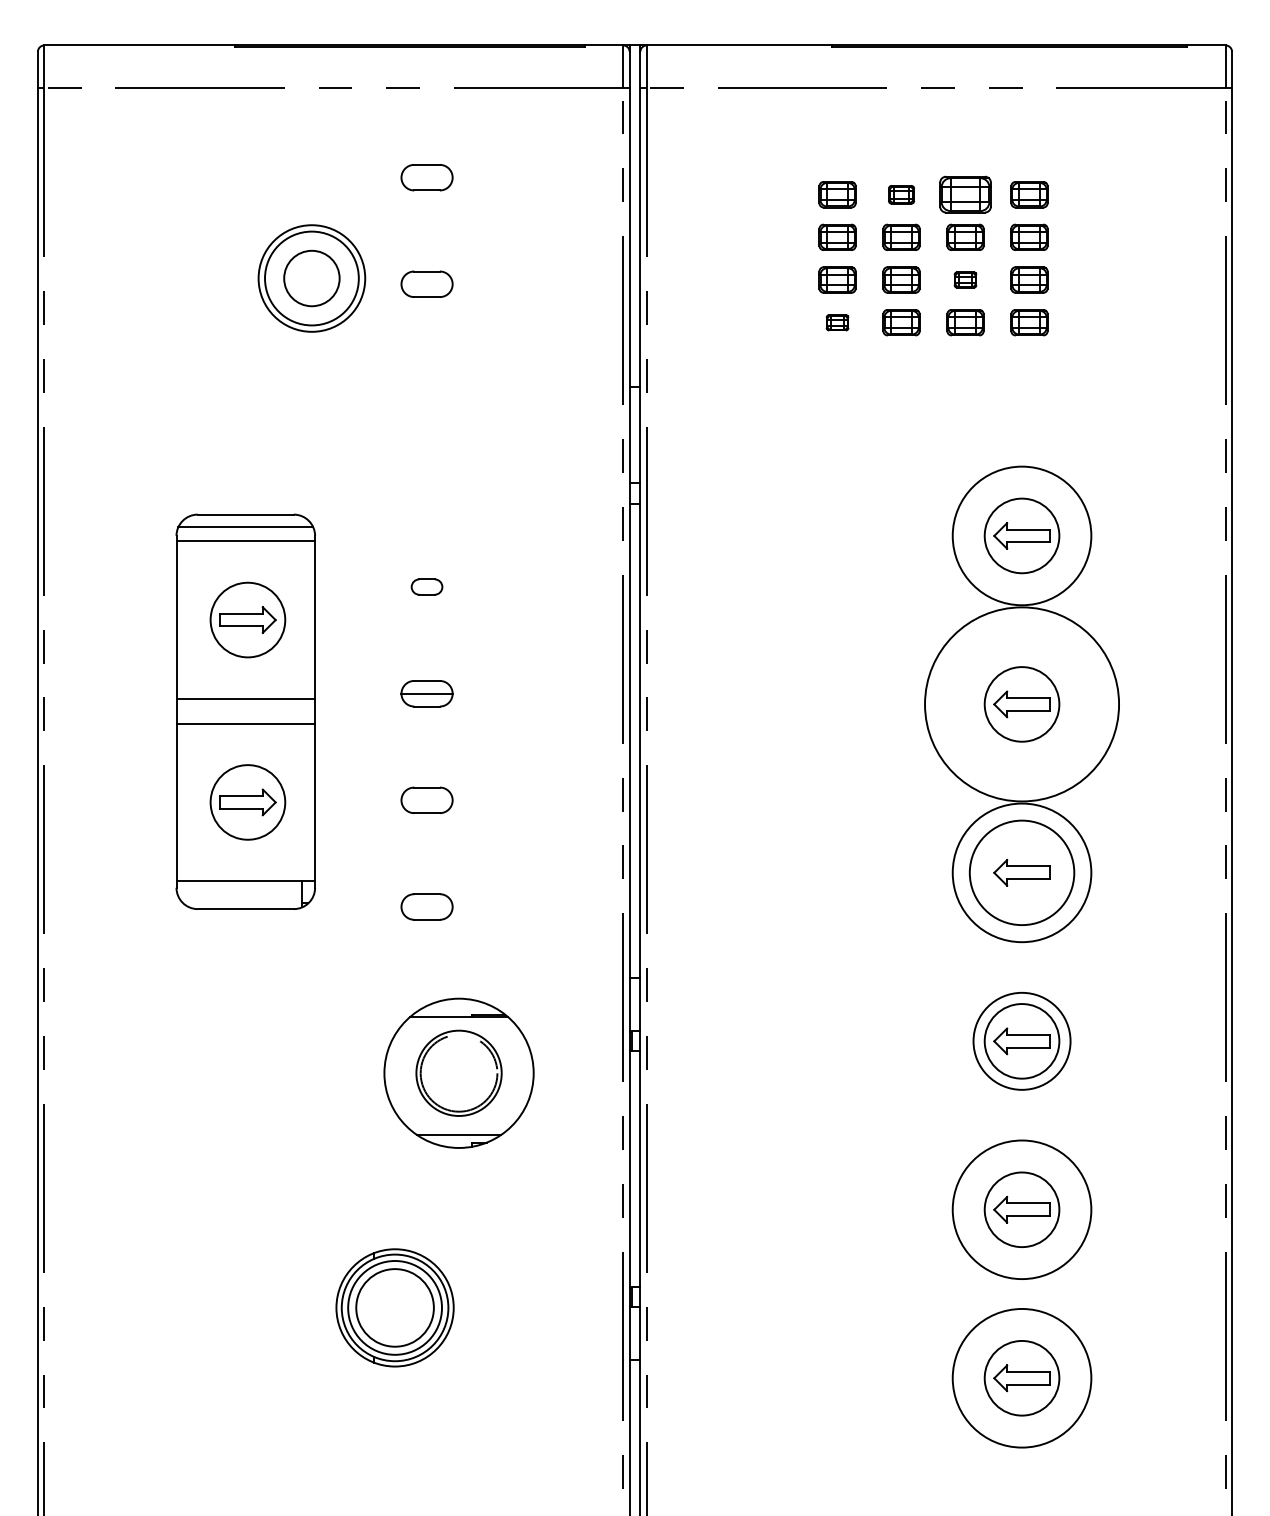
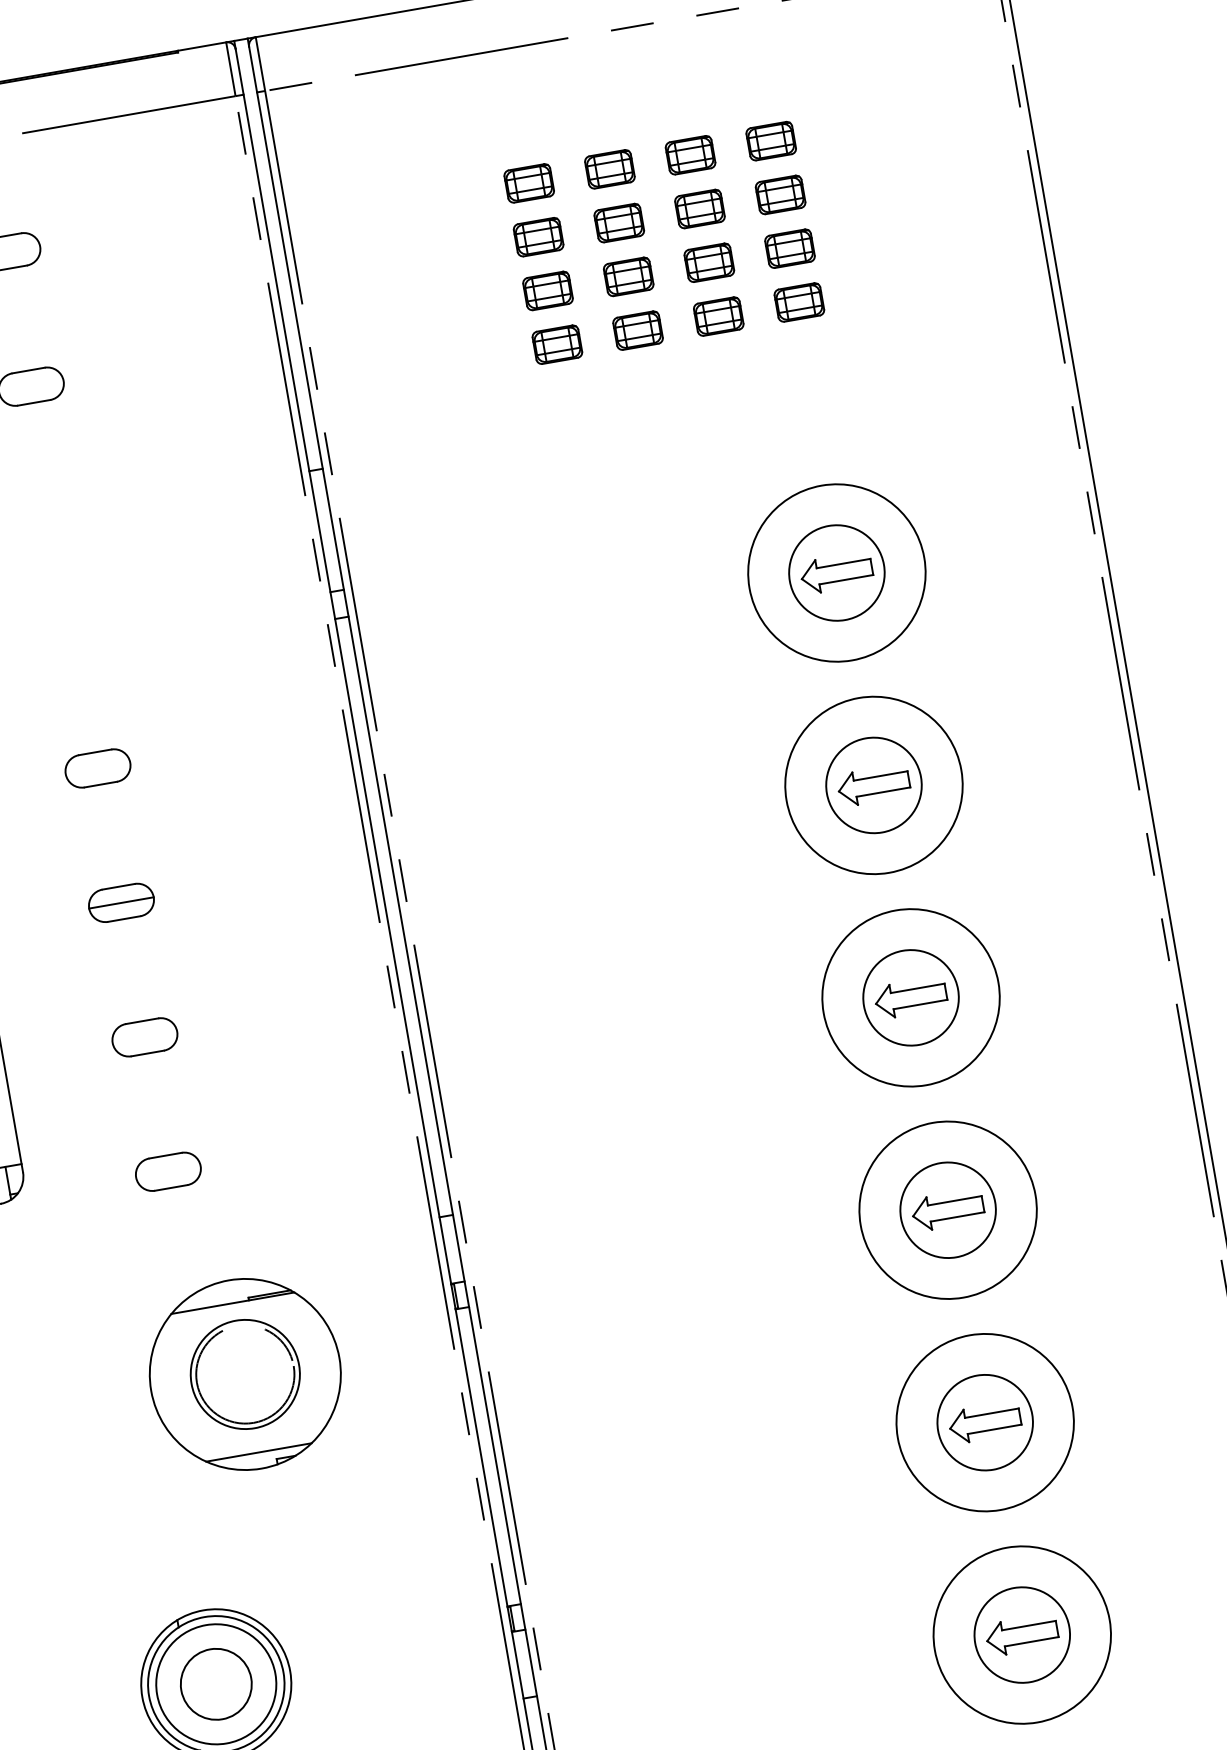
part: (901, 194) -> (609, 169), size x1.43
part: (965, 194) -> (690, 154), size x0.71
part: (965, 279) -> (709, 262), size x1.67
part: (837, 322) -> (557, 344), size x1.67
part: (426, 586) -> (97, 767), size x1.67
circle: (1021, 704) -> (873, 785), size x0.71
circle: (1021, 872) -> (910, 997), size x0.71
circle: (1021, 1041) -> (947, 1210), size x1.43
circle: (394, 1307) -> (215, 1683), size x0.71

